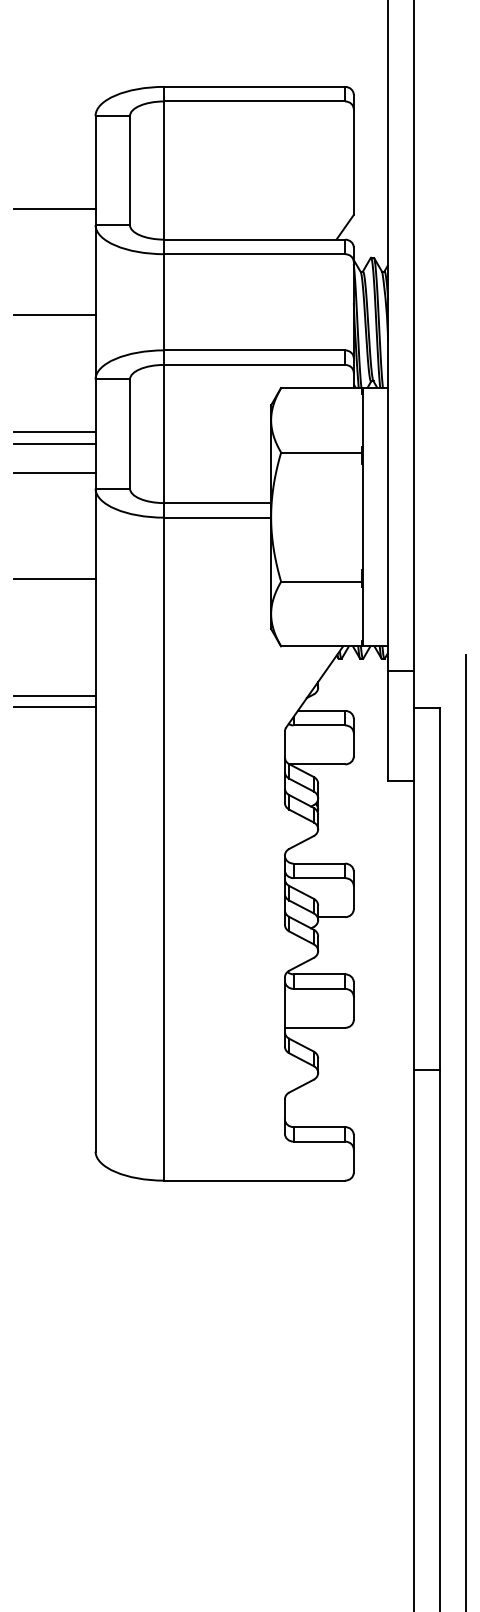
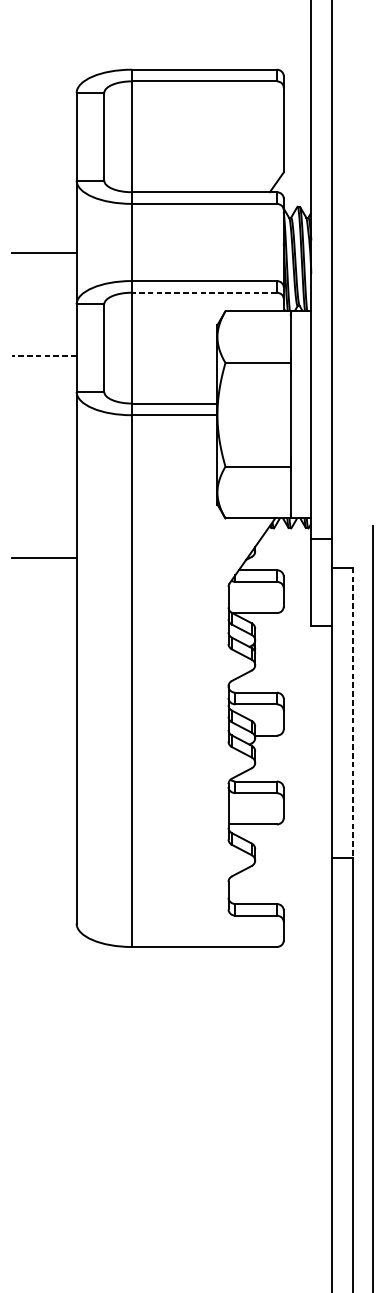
line: (54, 209) -> (43, 168), removed
line: (254, 364) -> (204, 292), solid -> dashed
line: (54, 432) -> (43, 346), removed
line: (54, 443) -> (43, 355), solid -> dashed
line: (54, 472) -> (43, 378), removed
line: (54, 578) -> (43, 464), removed
line: (54, 707) -> (43, 567), removed
line: (439, 888) -> (352, 712), solid -> dashed

